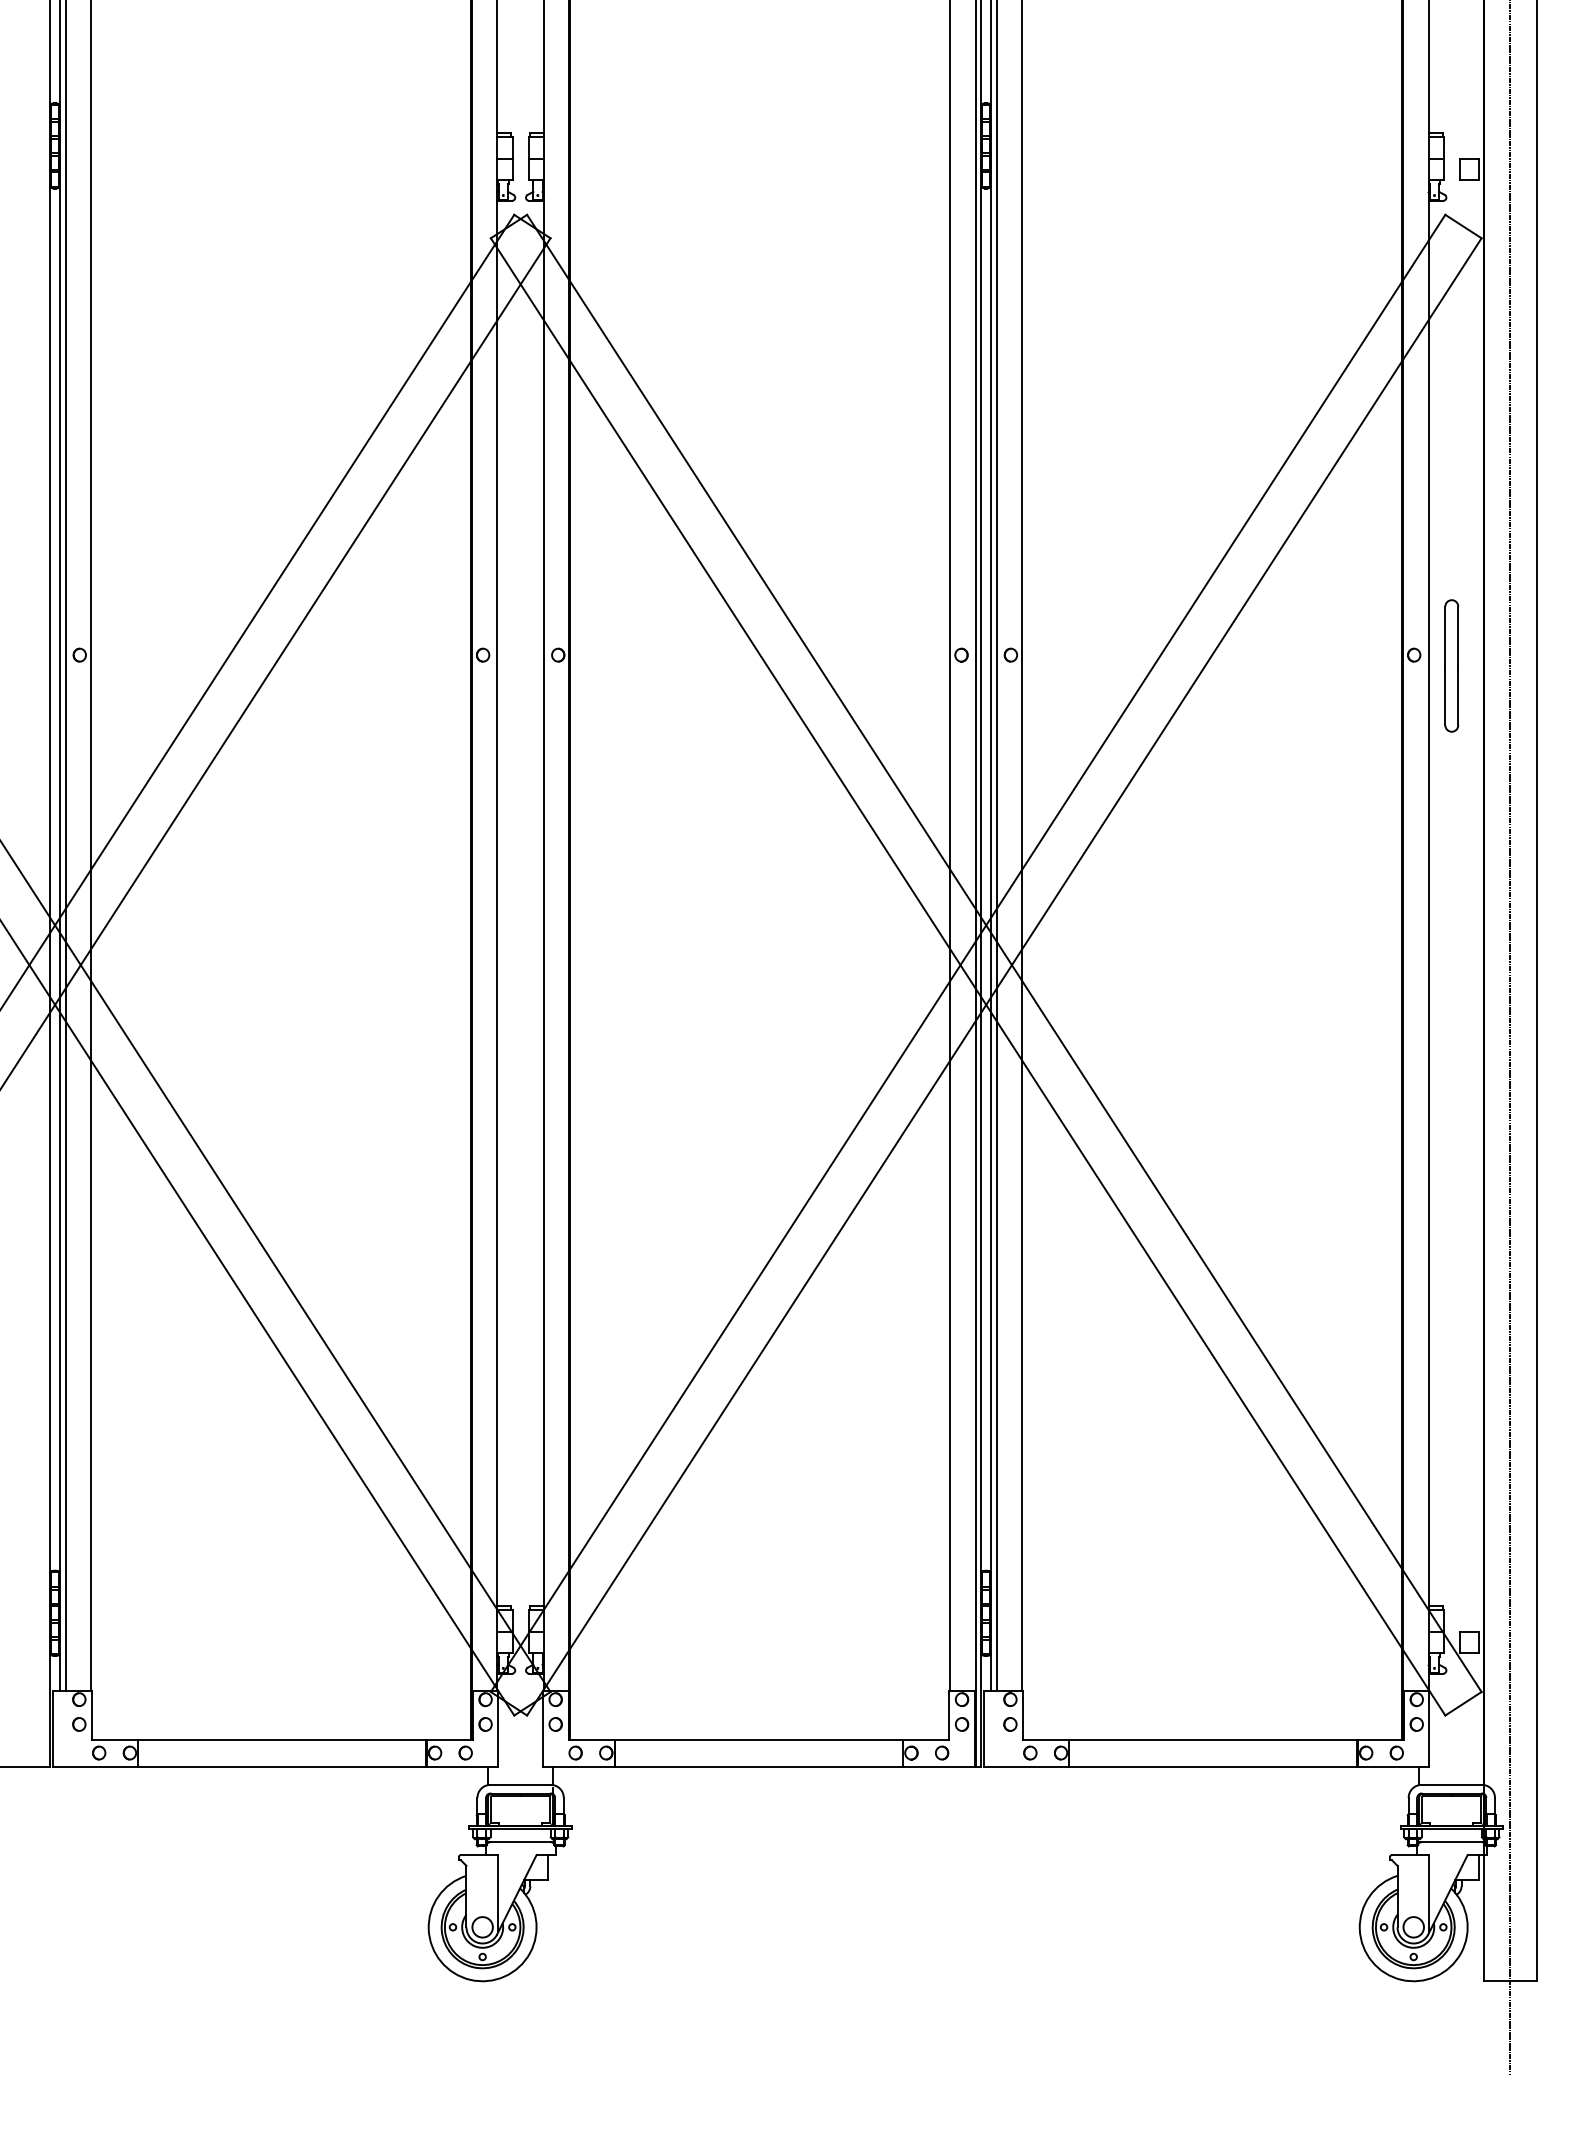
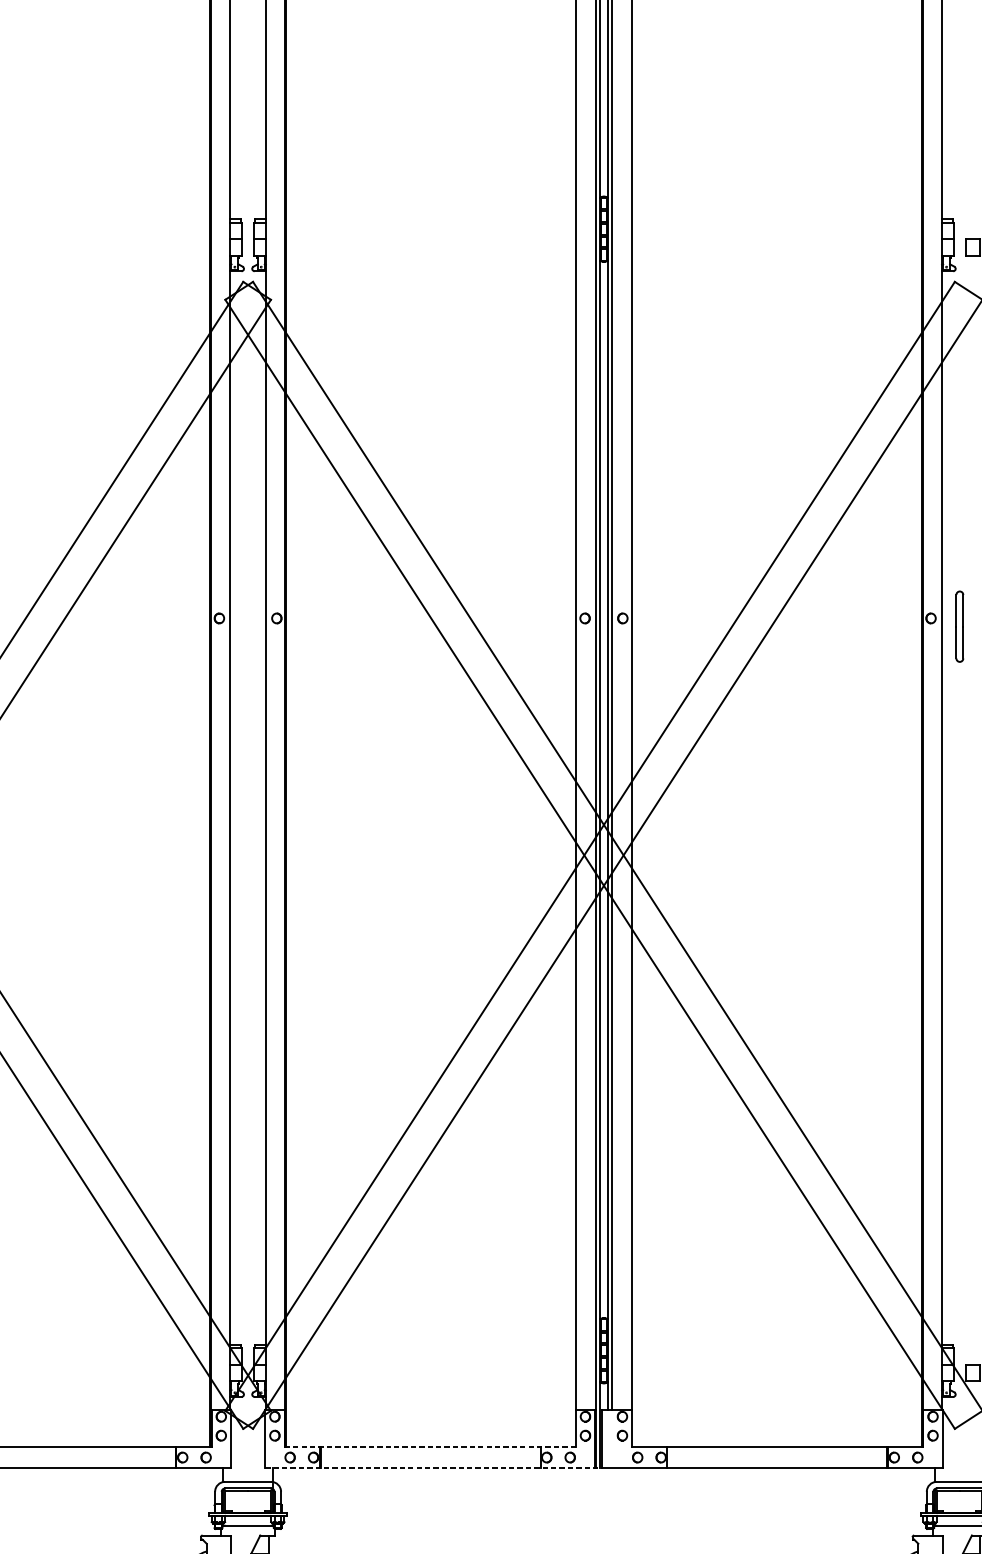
part: (1451, 665) -> (959, 626), size x0.7
line: (759, 1739) -> (430, 1447), solid -> dashed
line: (762, 1766) -> (432, 1467), solid -> dashed

